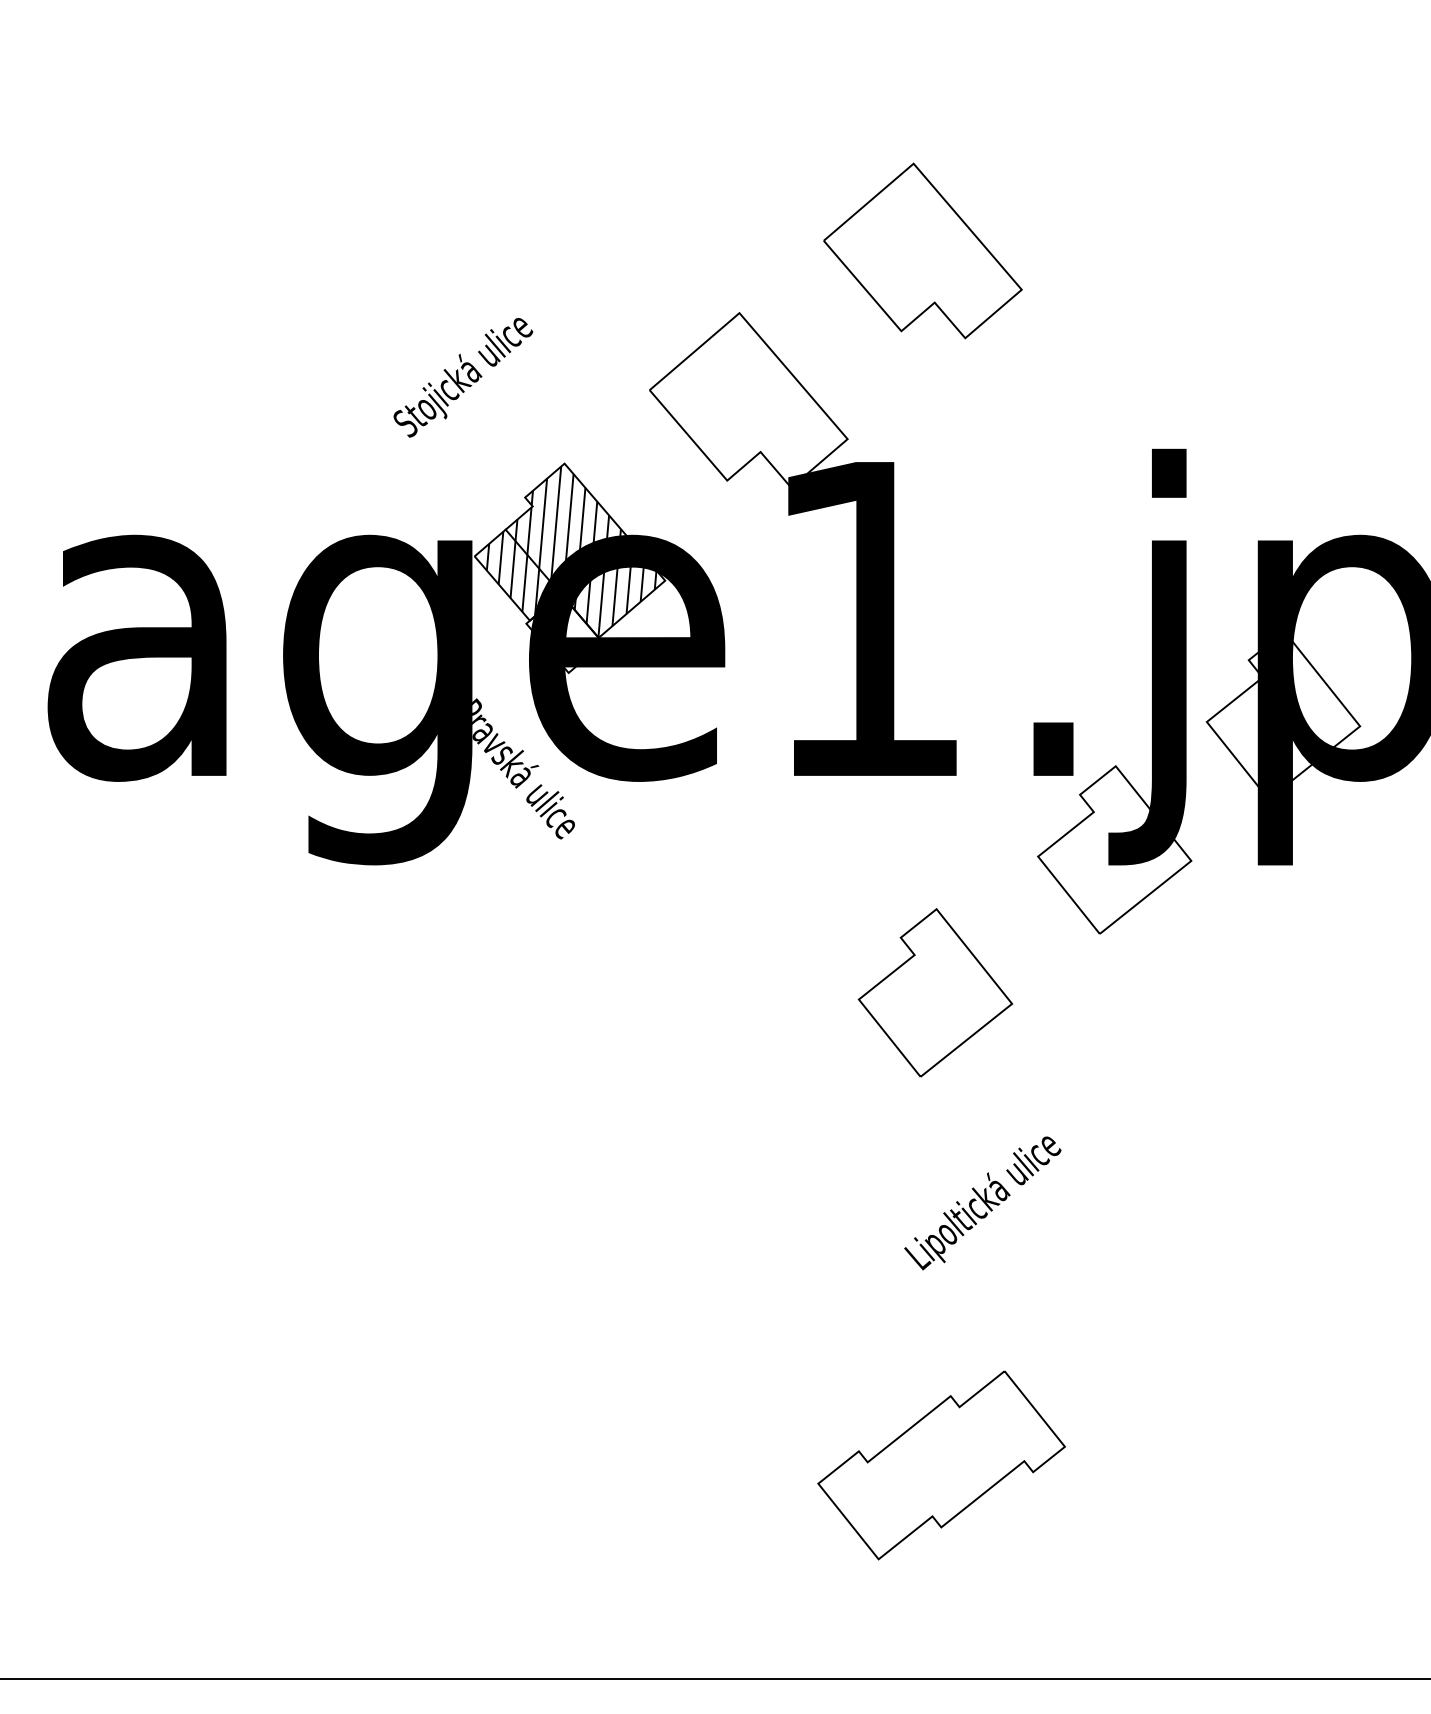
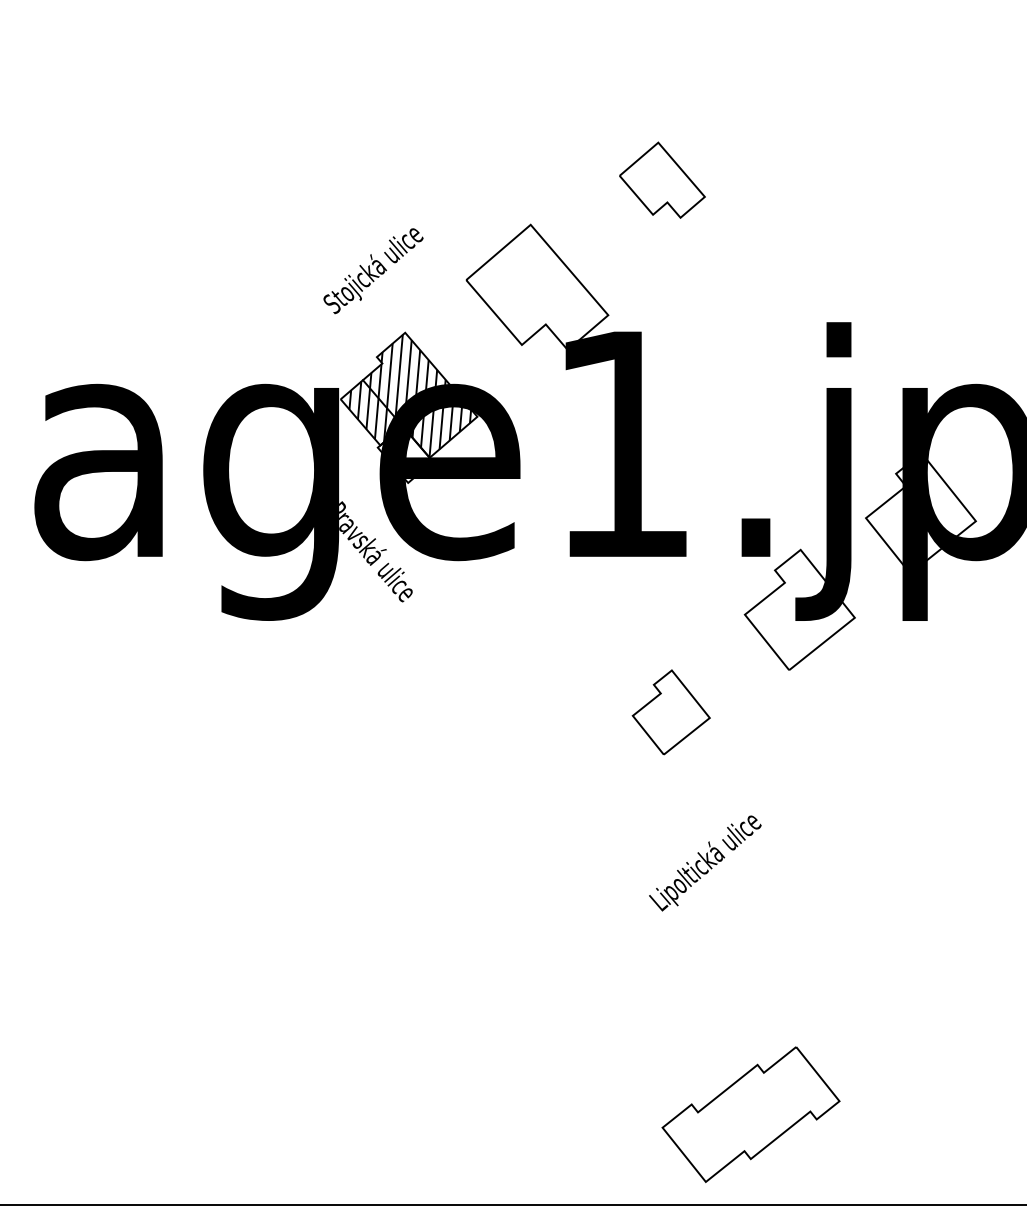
part: (922, 250) -> (662, 179), size x0.6
text: (463, 377) -> (373, 271), moved
part: (935, 992) -> (671, 712), size x0.7
part: (941, 1465) -> (750, 1114), moved

